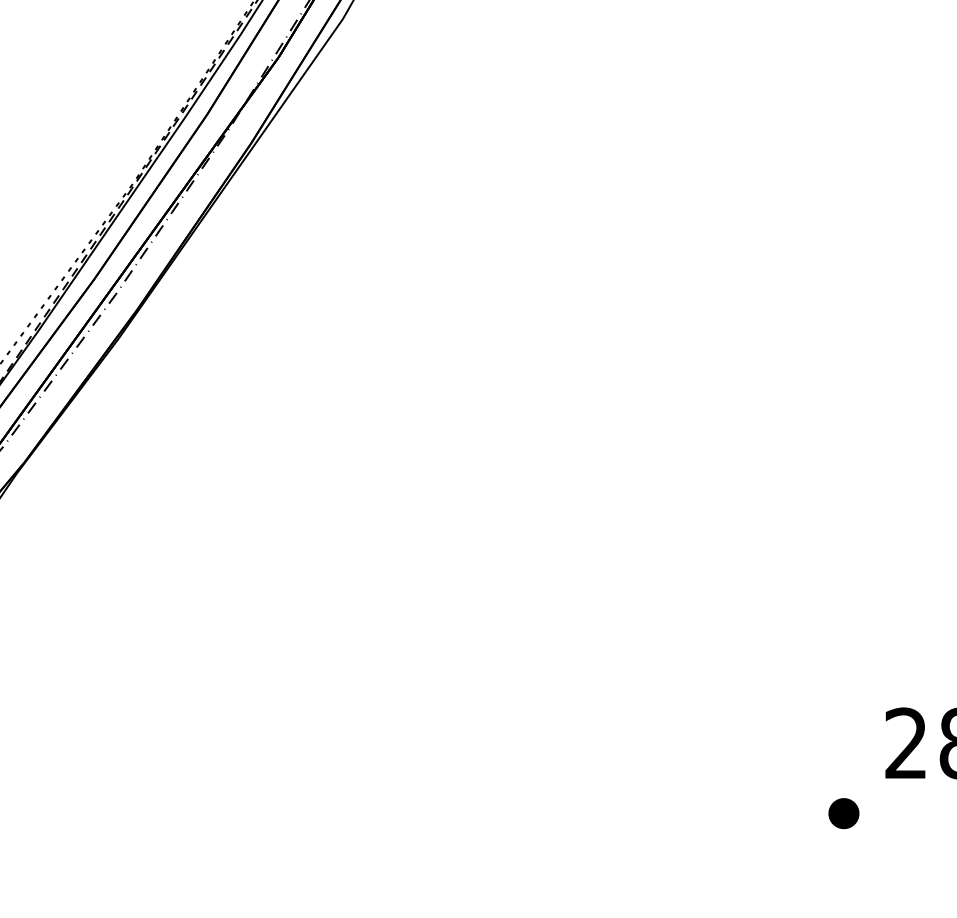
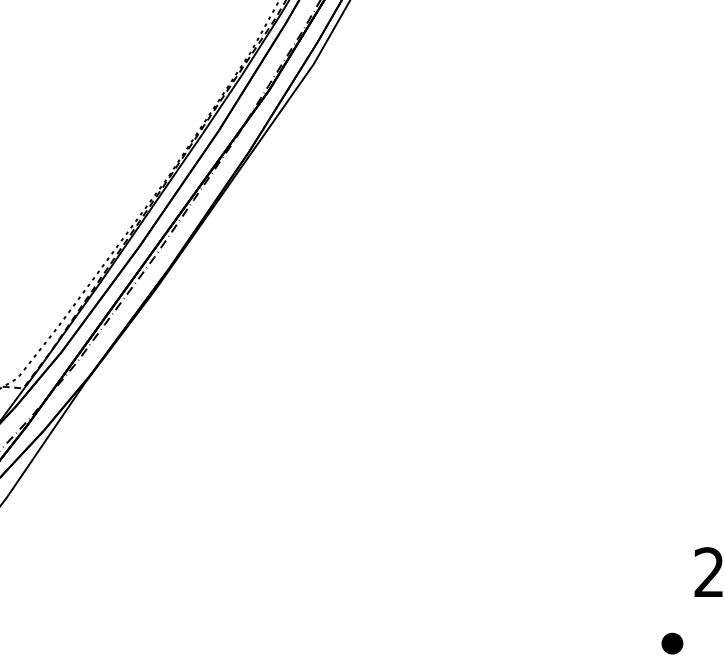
part: (844, 813) -> (672, 643), moved

